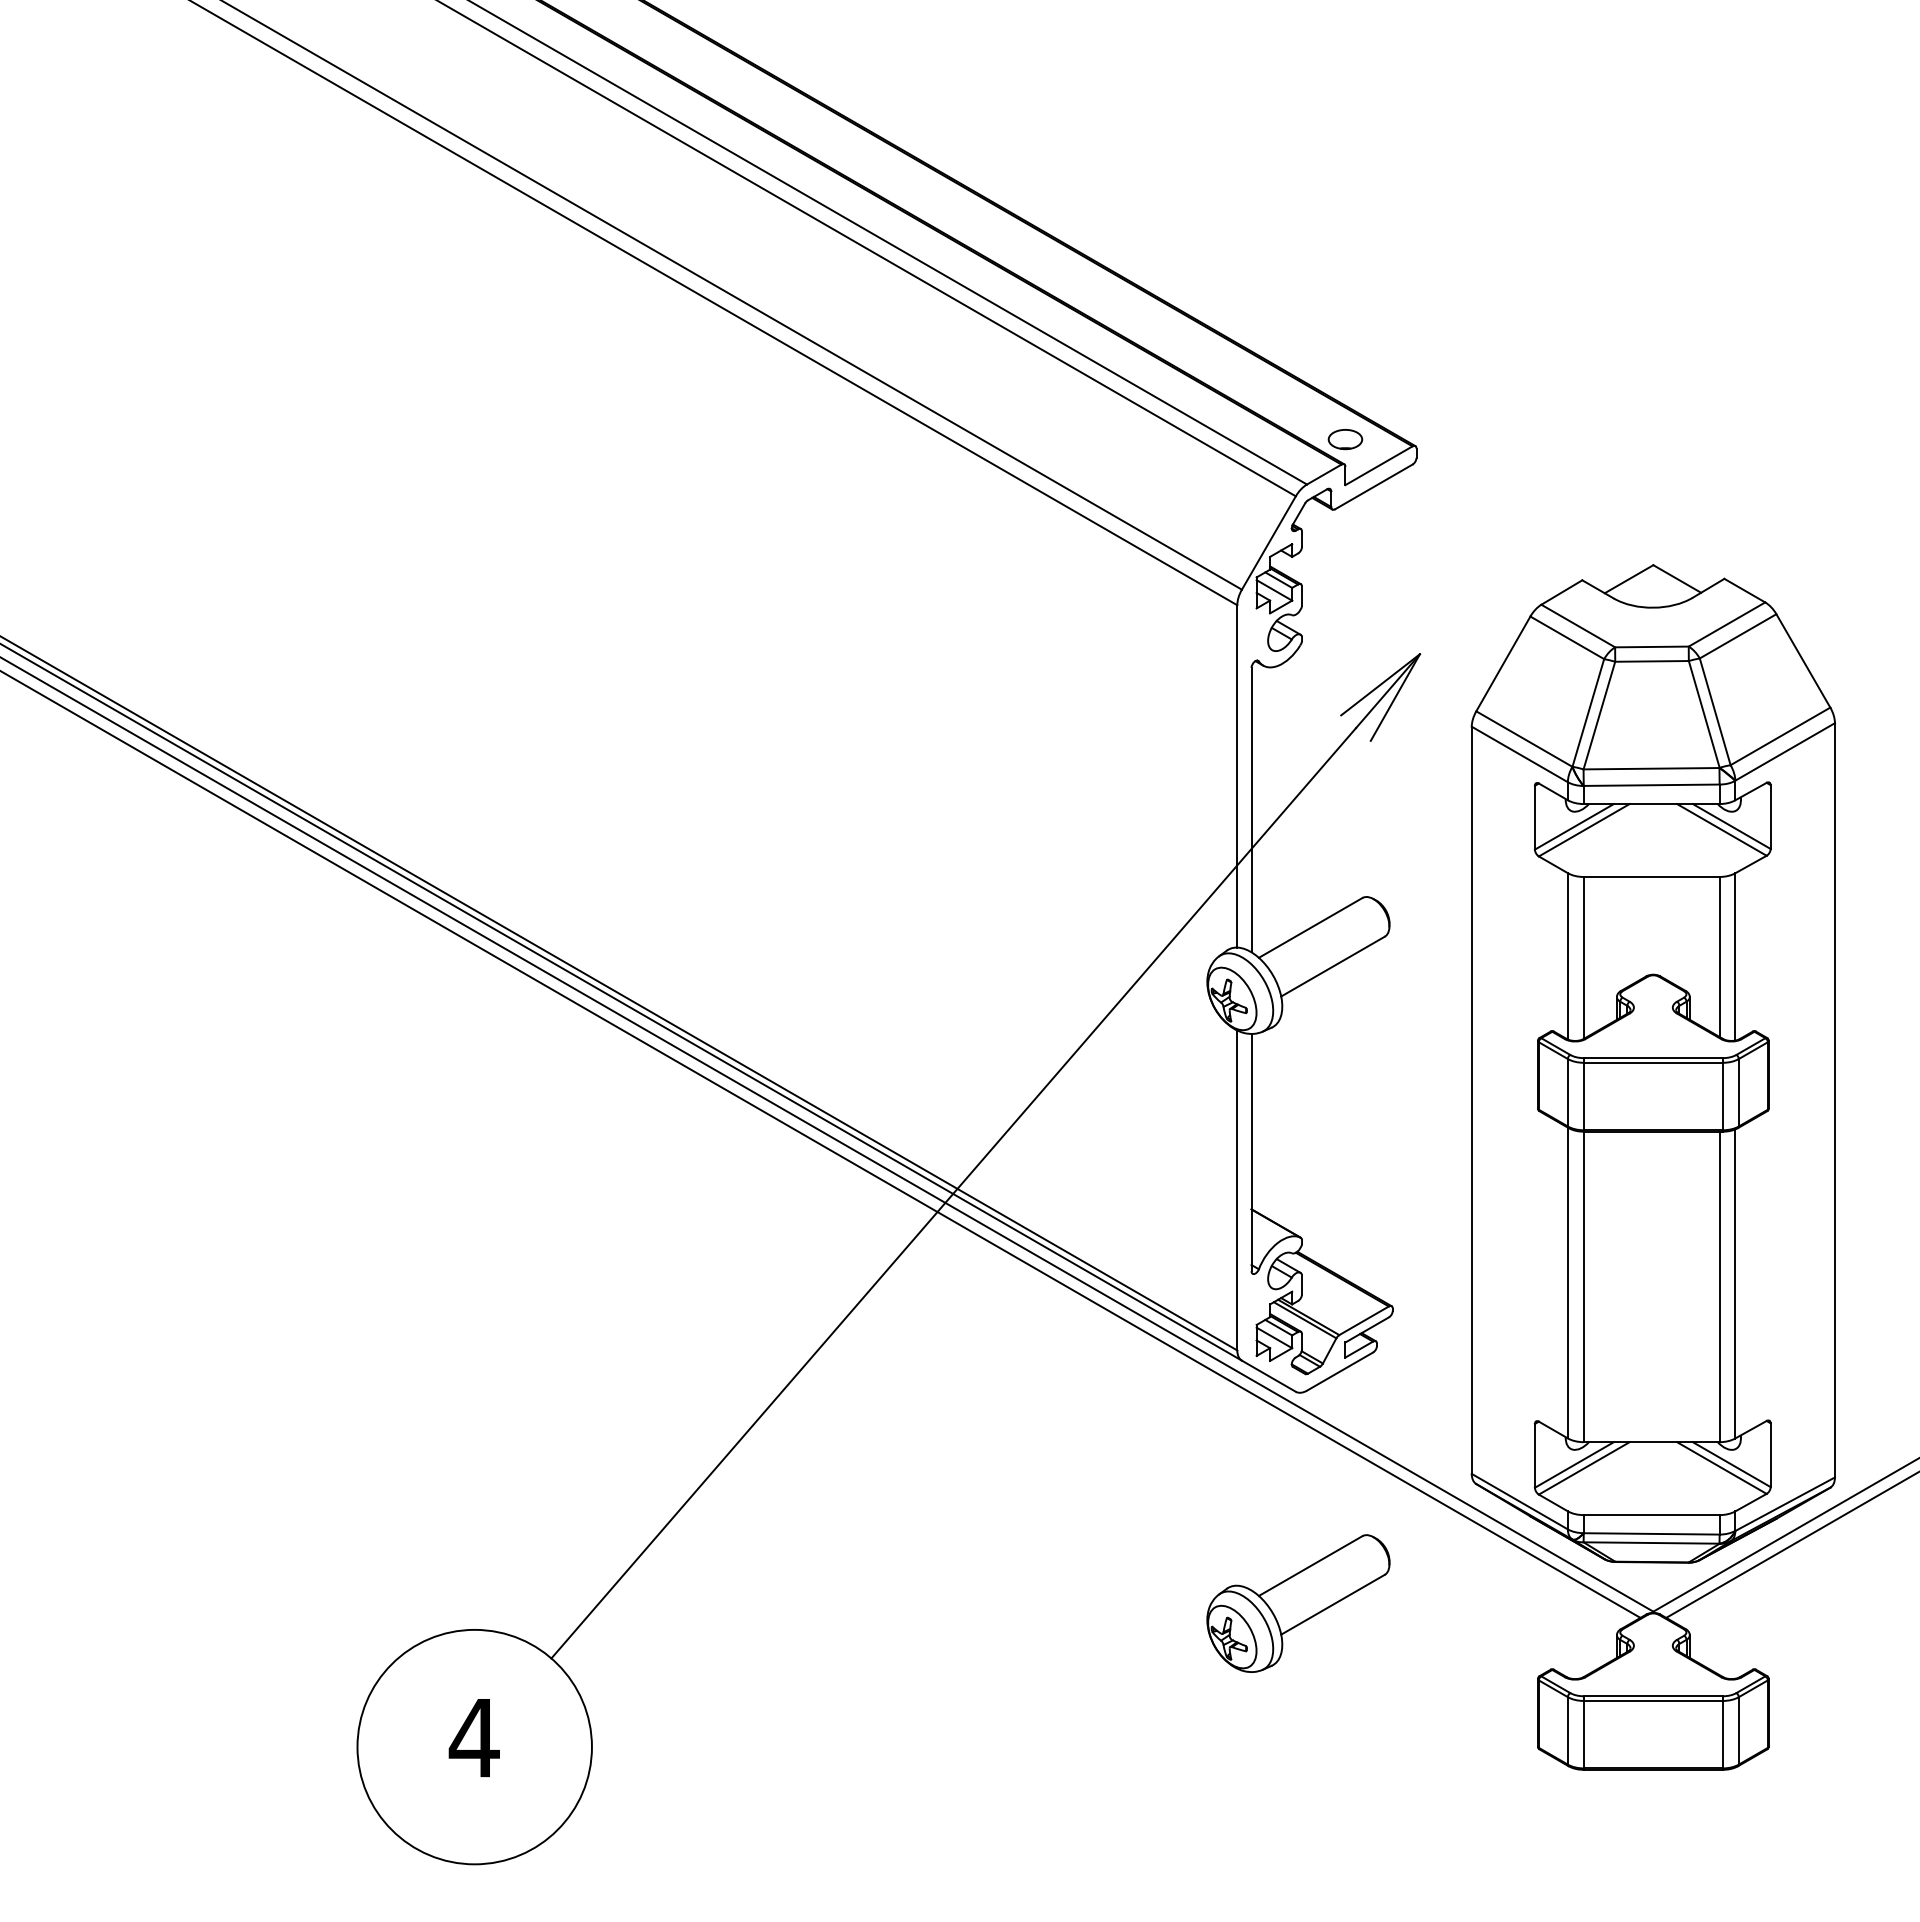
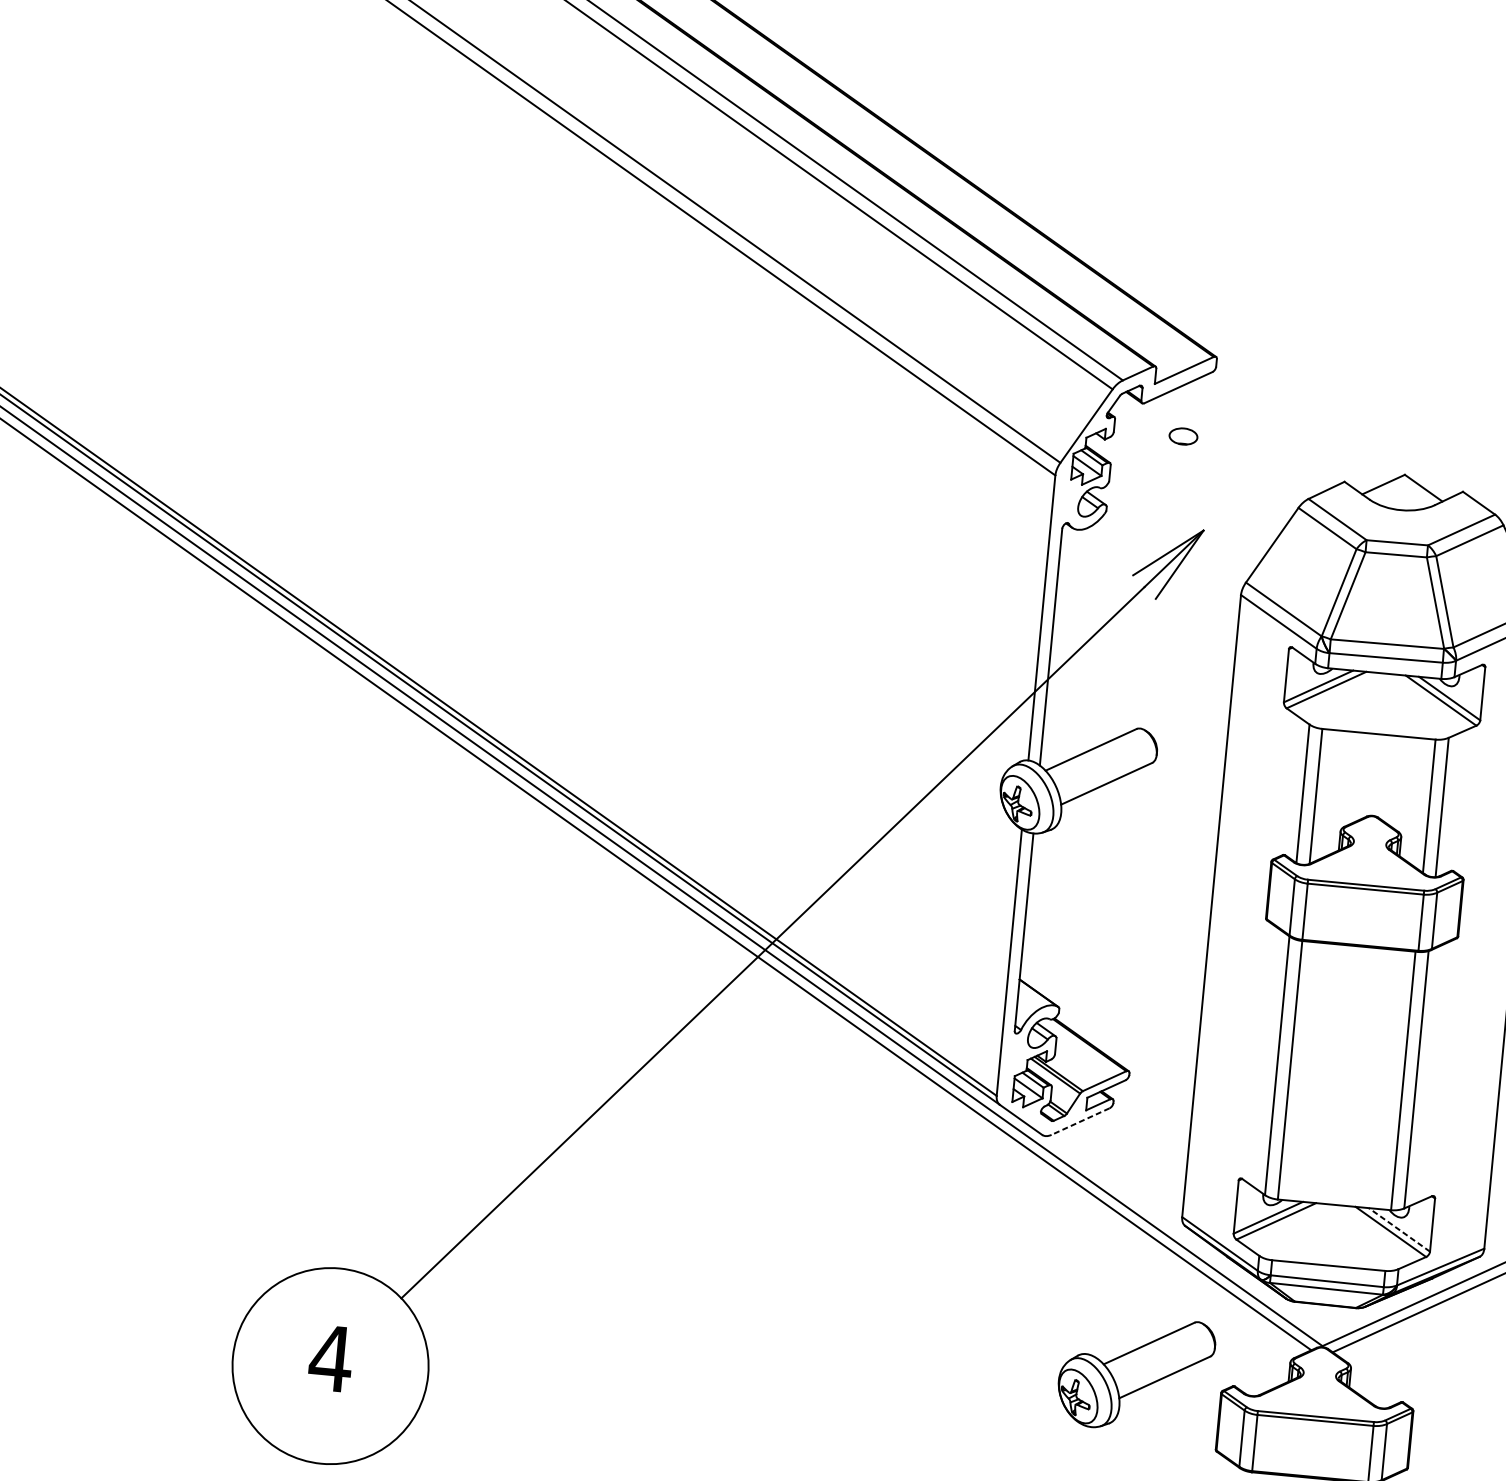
part: (1345, 439) -> (1183, 436), moved
line: (1339, 1371) -> (1080, 1121), solid -> dashed
line: (1731, 1464) -> (1399, 1229), solid -> dashed
part: (1298, 1603) -> (1136, 1373), moved

